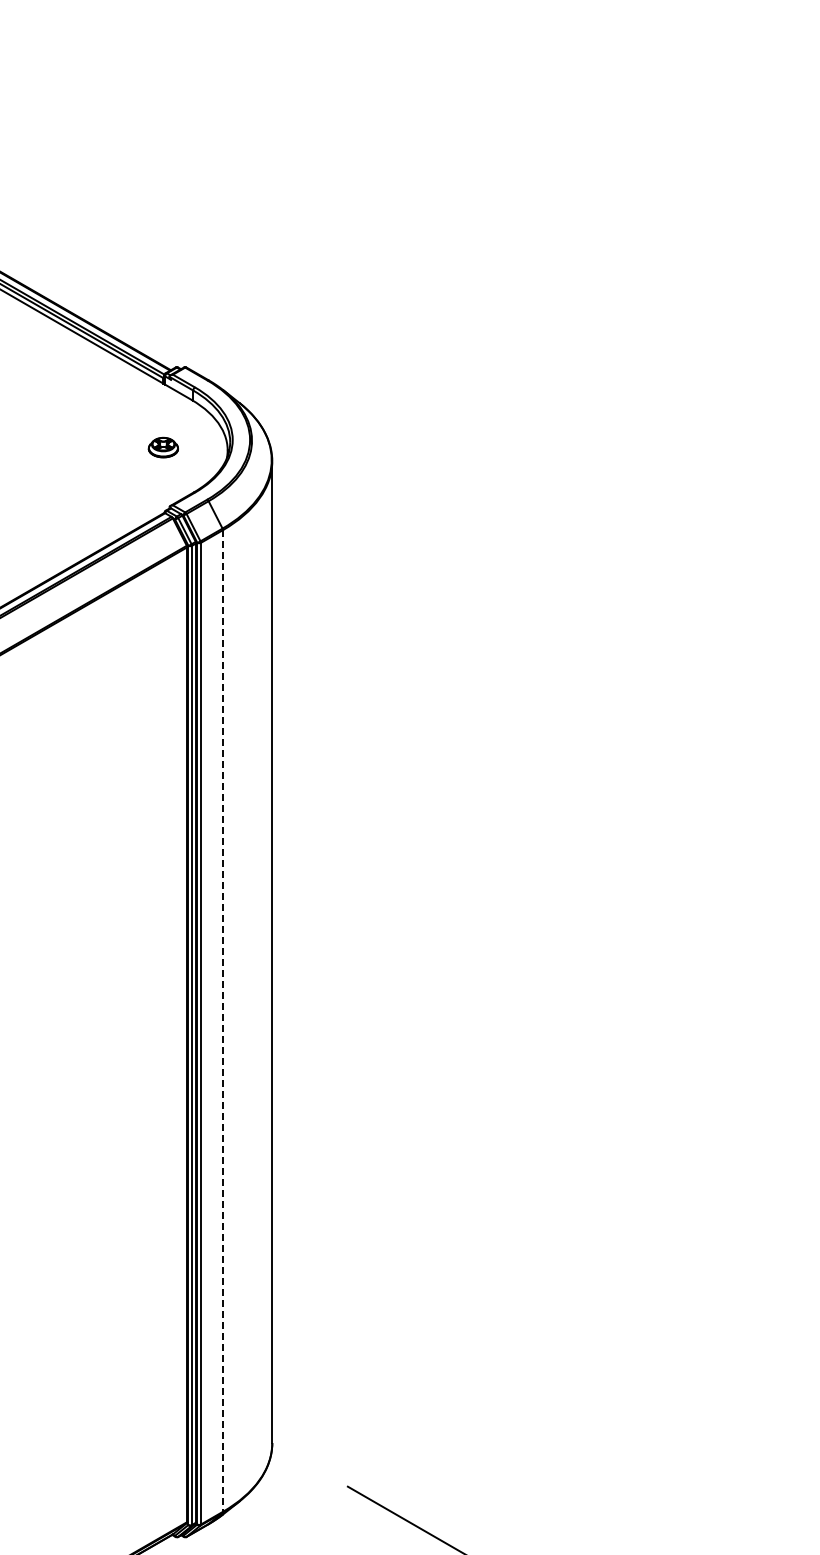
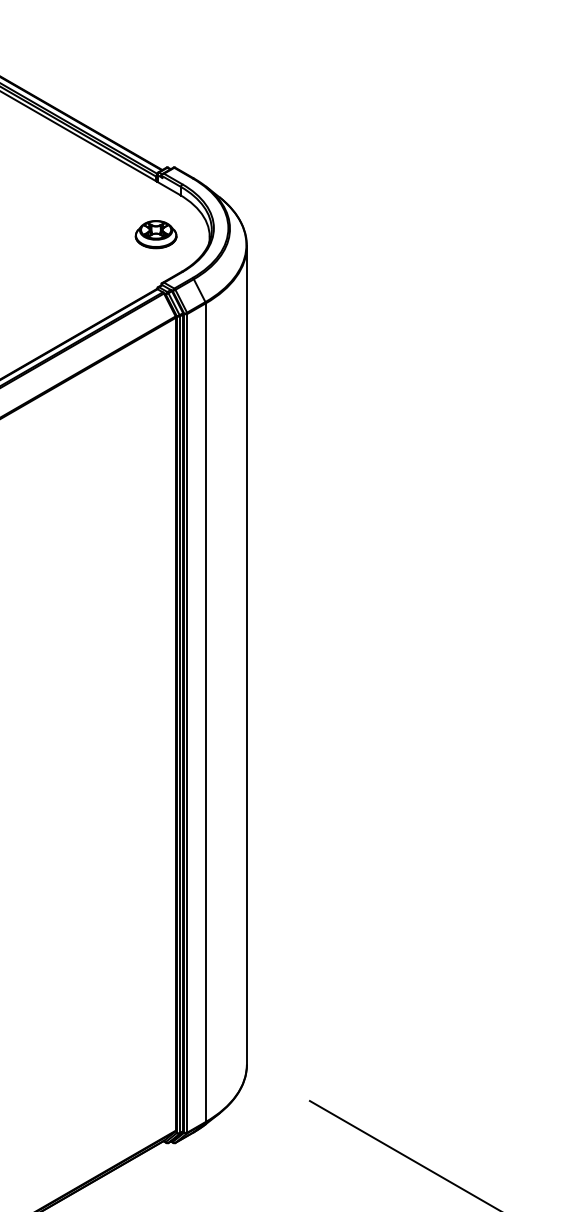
part: (163, 447) -> (156, 234), size x1.67
line: (222, 1020) -> (205, 712), dashed -> solid

